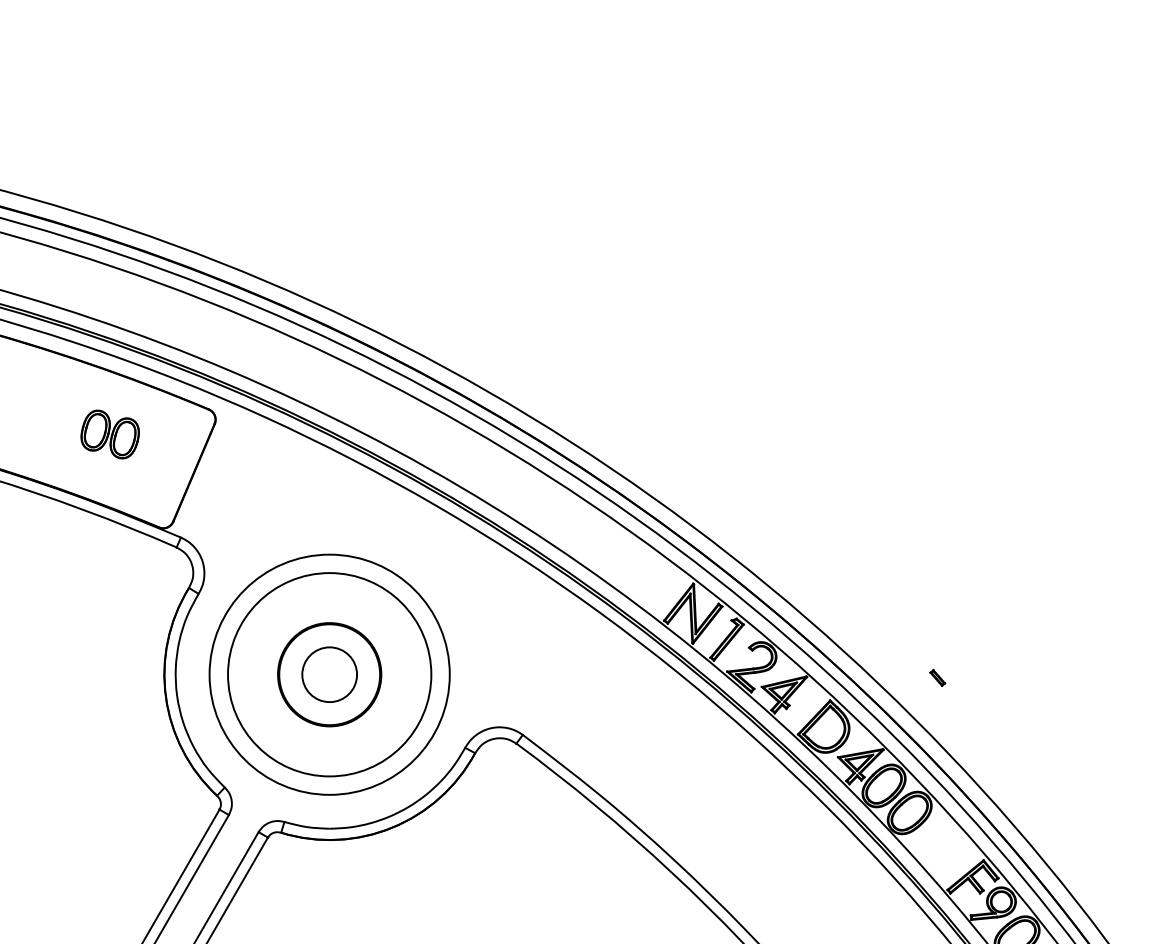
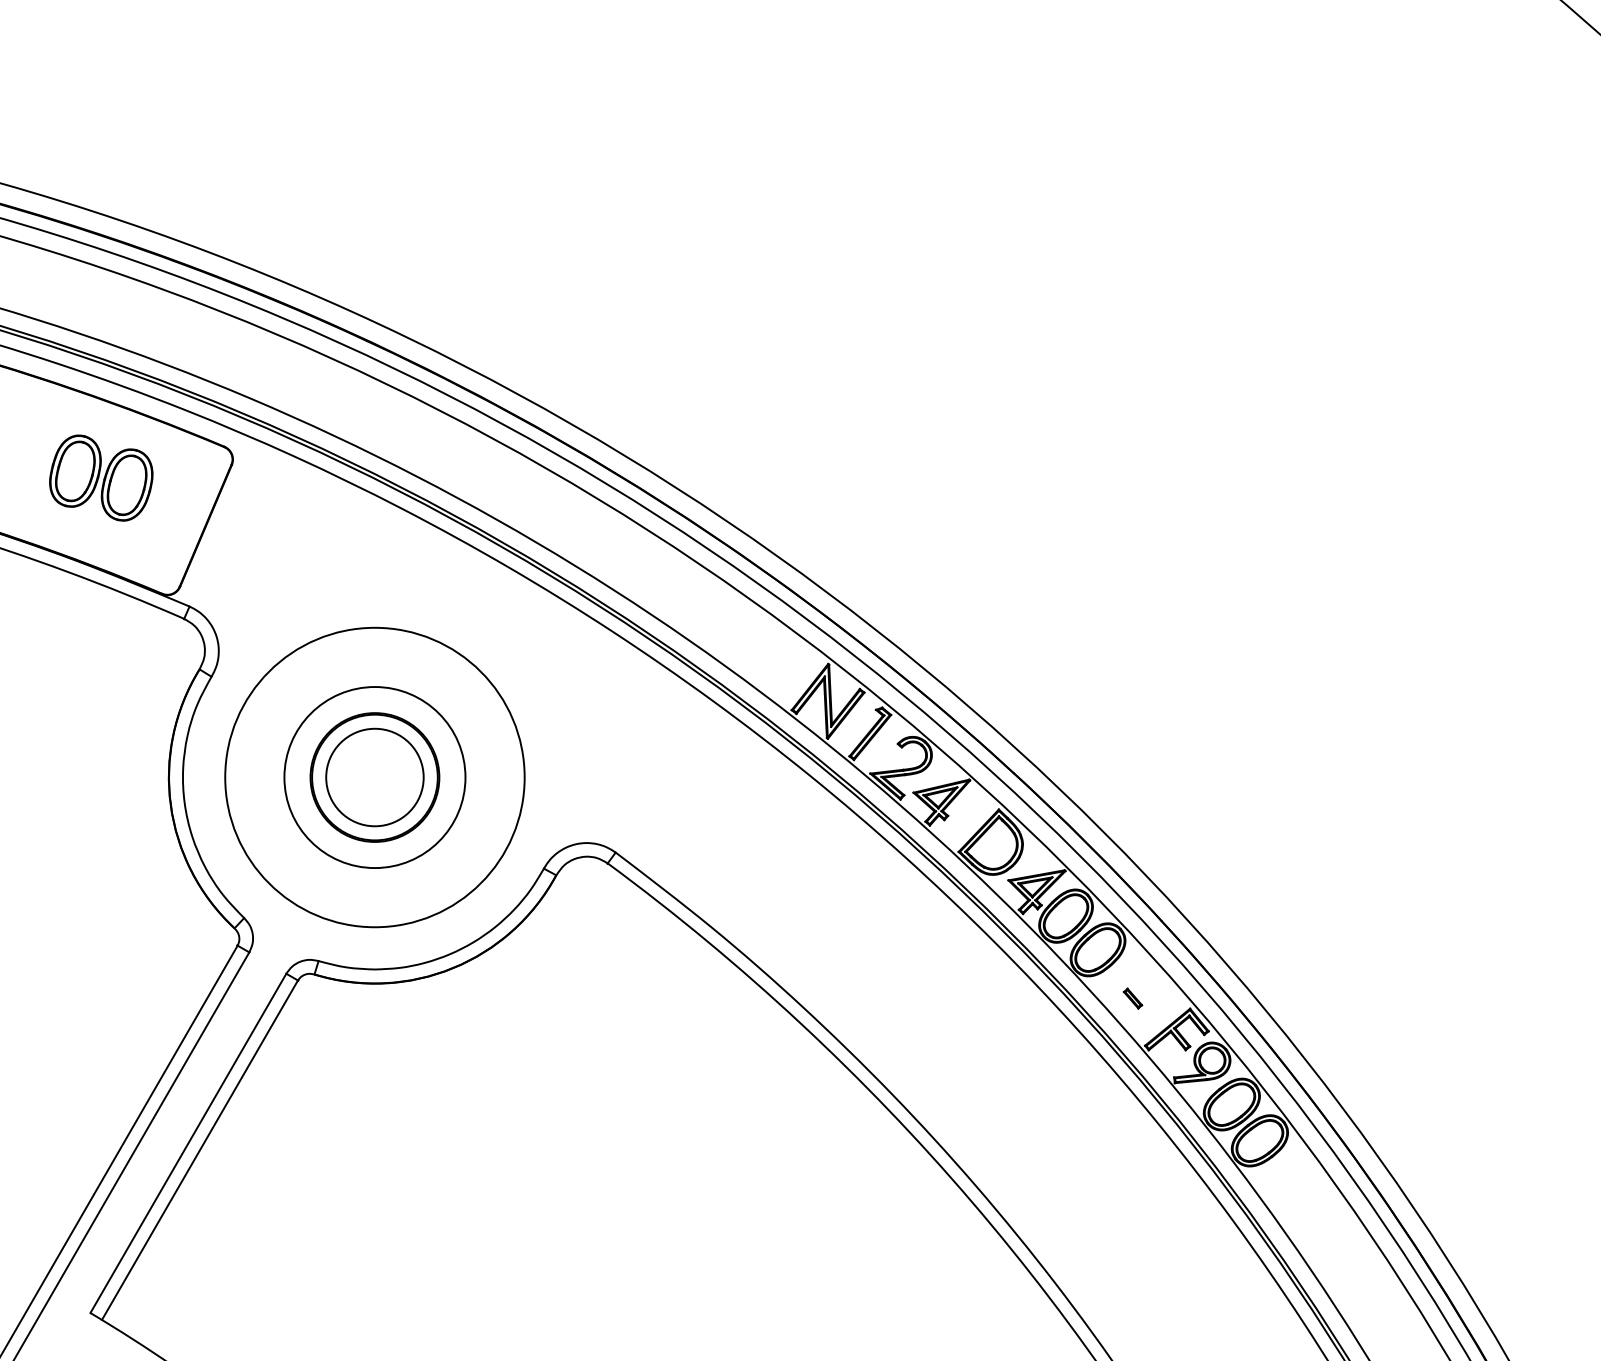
part: (110, 434) -> (101, 477), size x1.43
circle: (329, 674) -> (374, 777), size x0.71
circle: (329, 674) -> (374, 777), size x1.43
part: (937, 677) -> (1132, 998), moved

